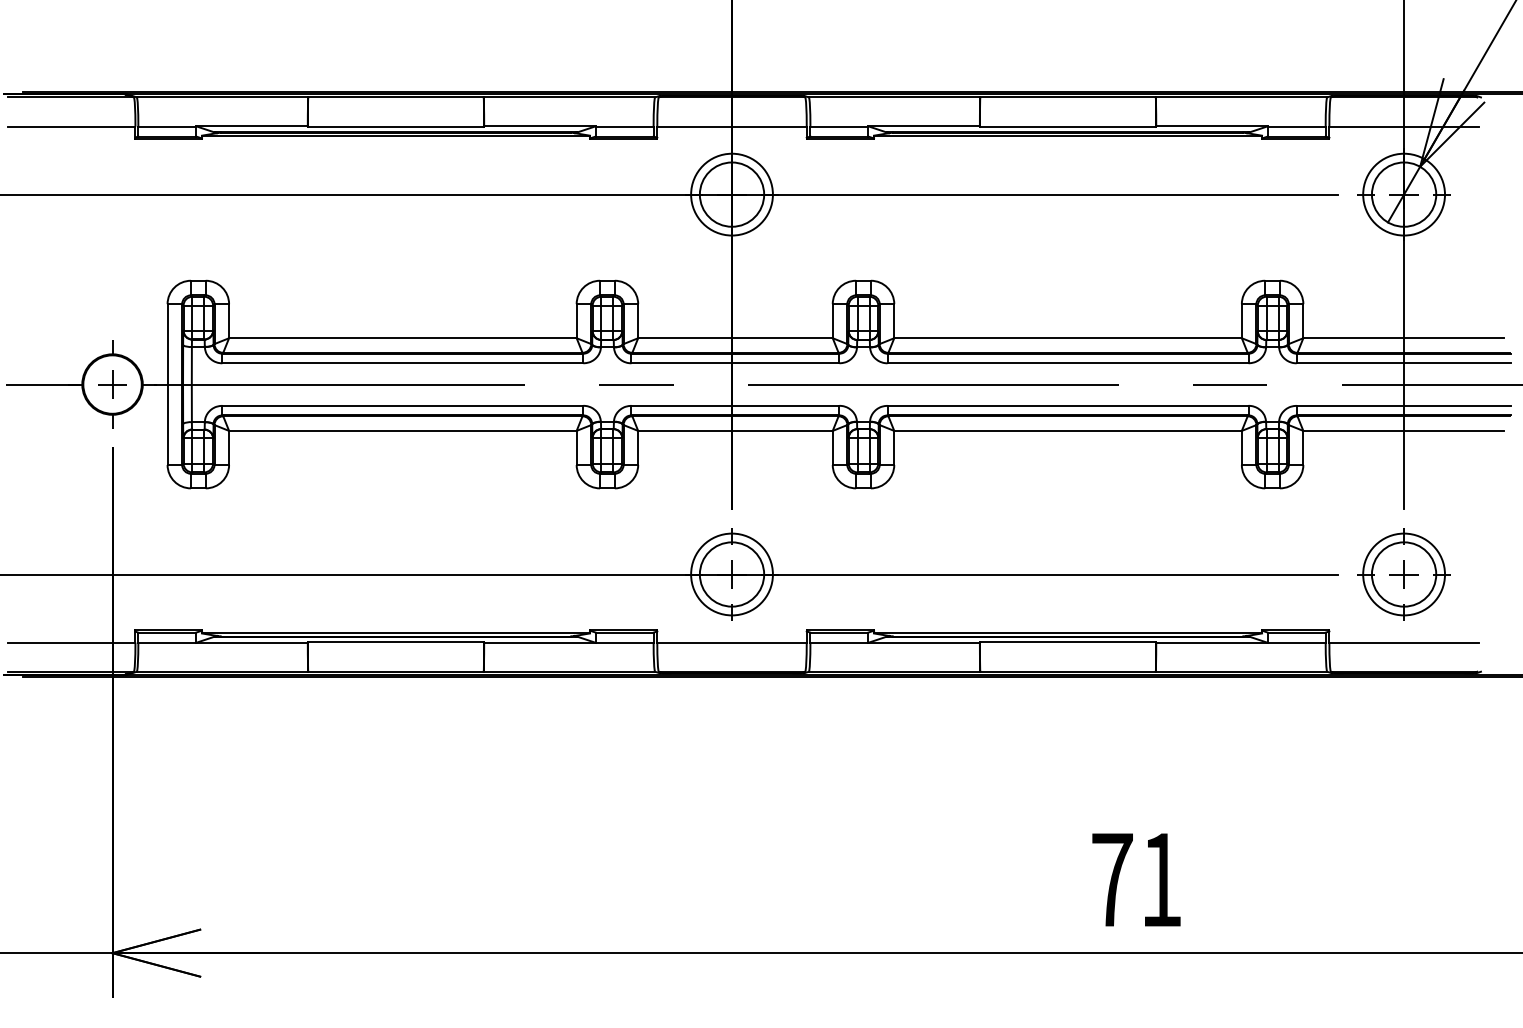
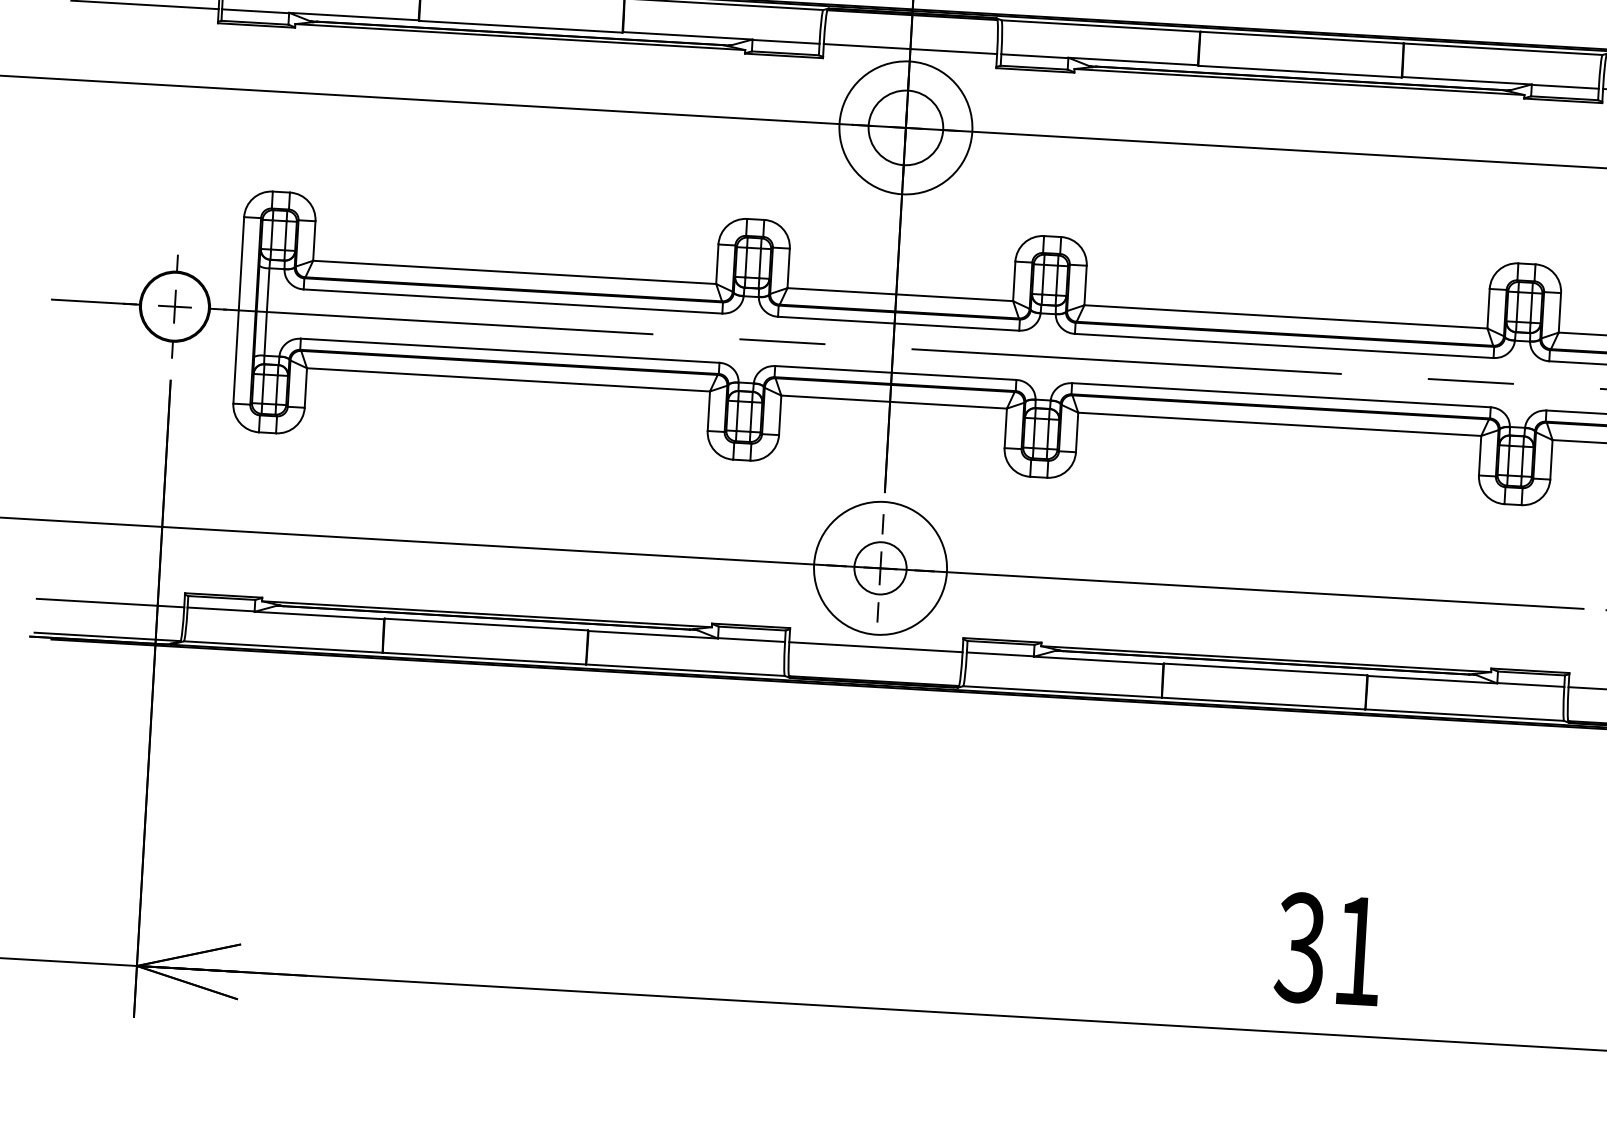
circle: (731, 194) -> (905, 127), size x1.4
circle: (731, 574) -> (879, 568), size x0.7
circle: (731, 574) -> (879, 568), size x1.4
text: (1111, 879) -> (1300, 947), 71 -> 31

